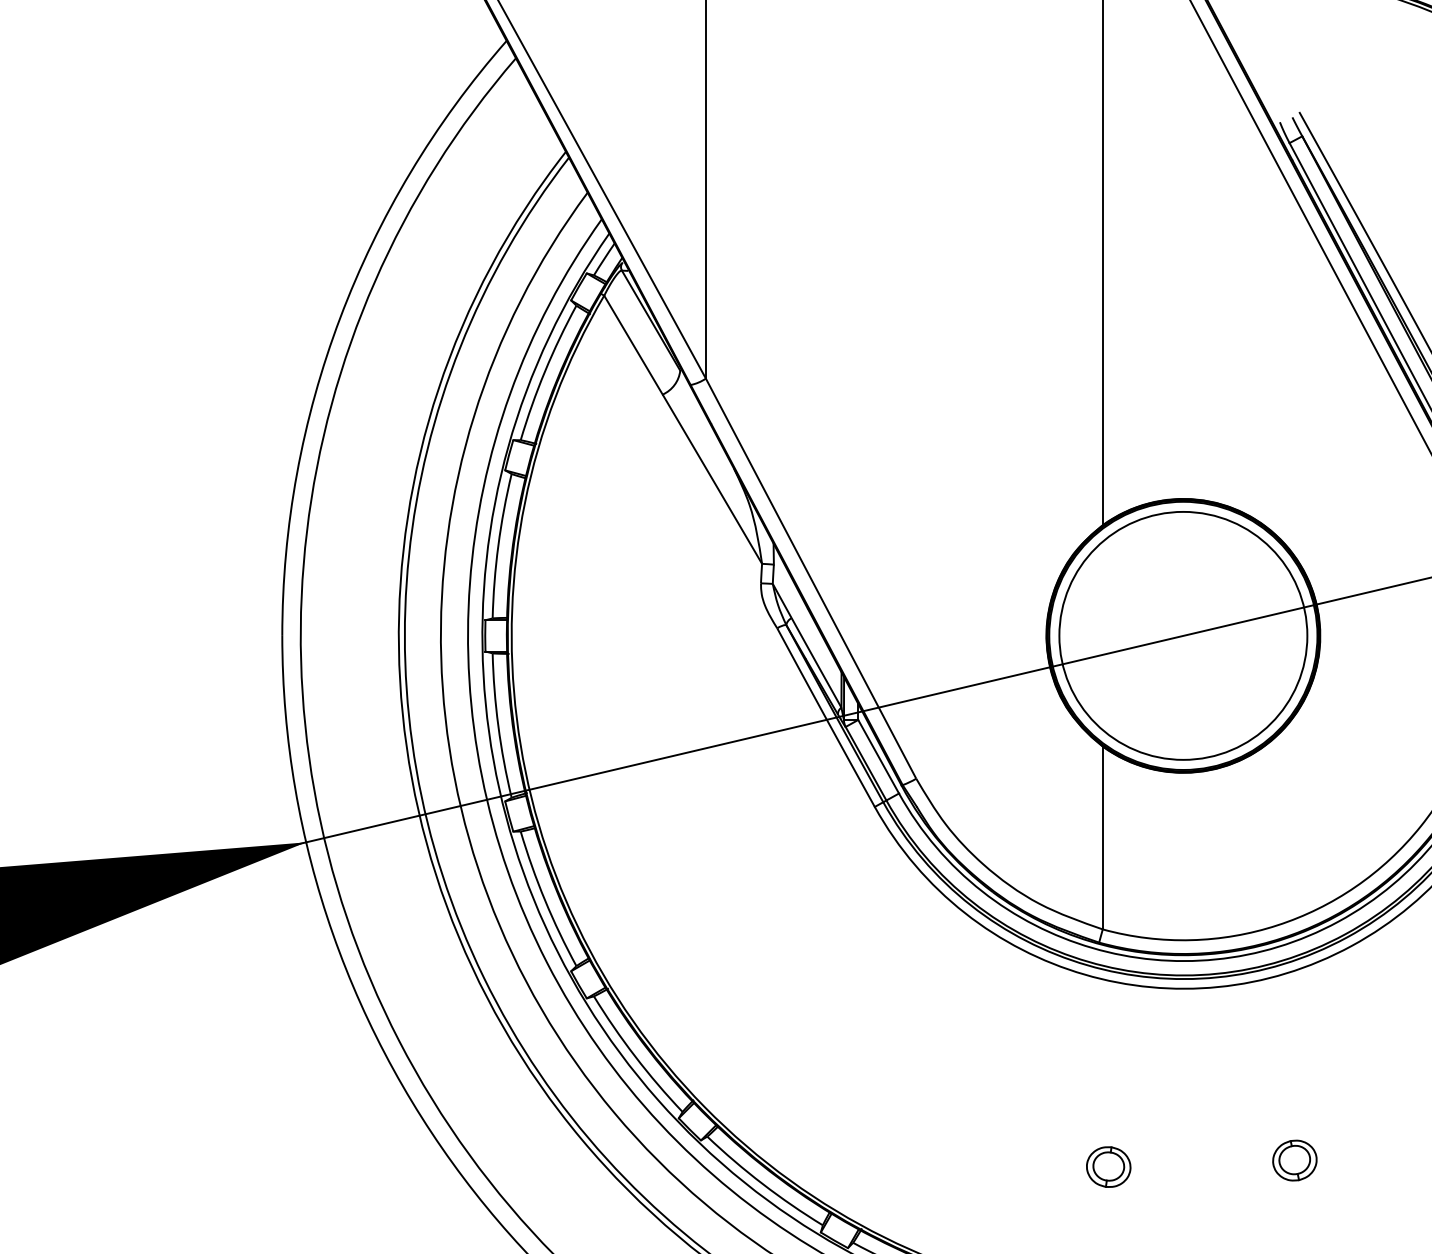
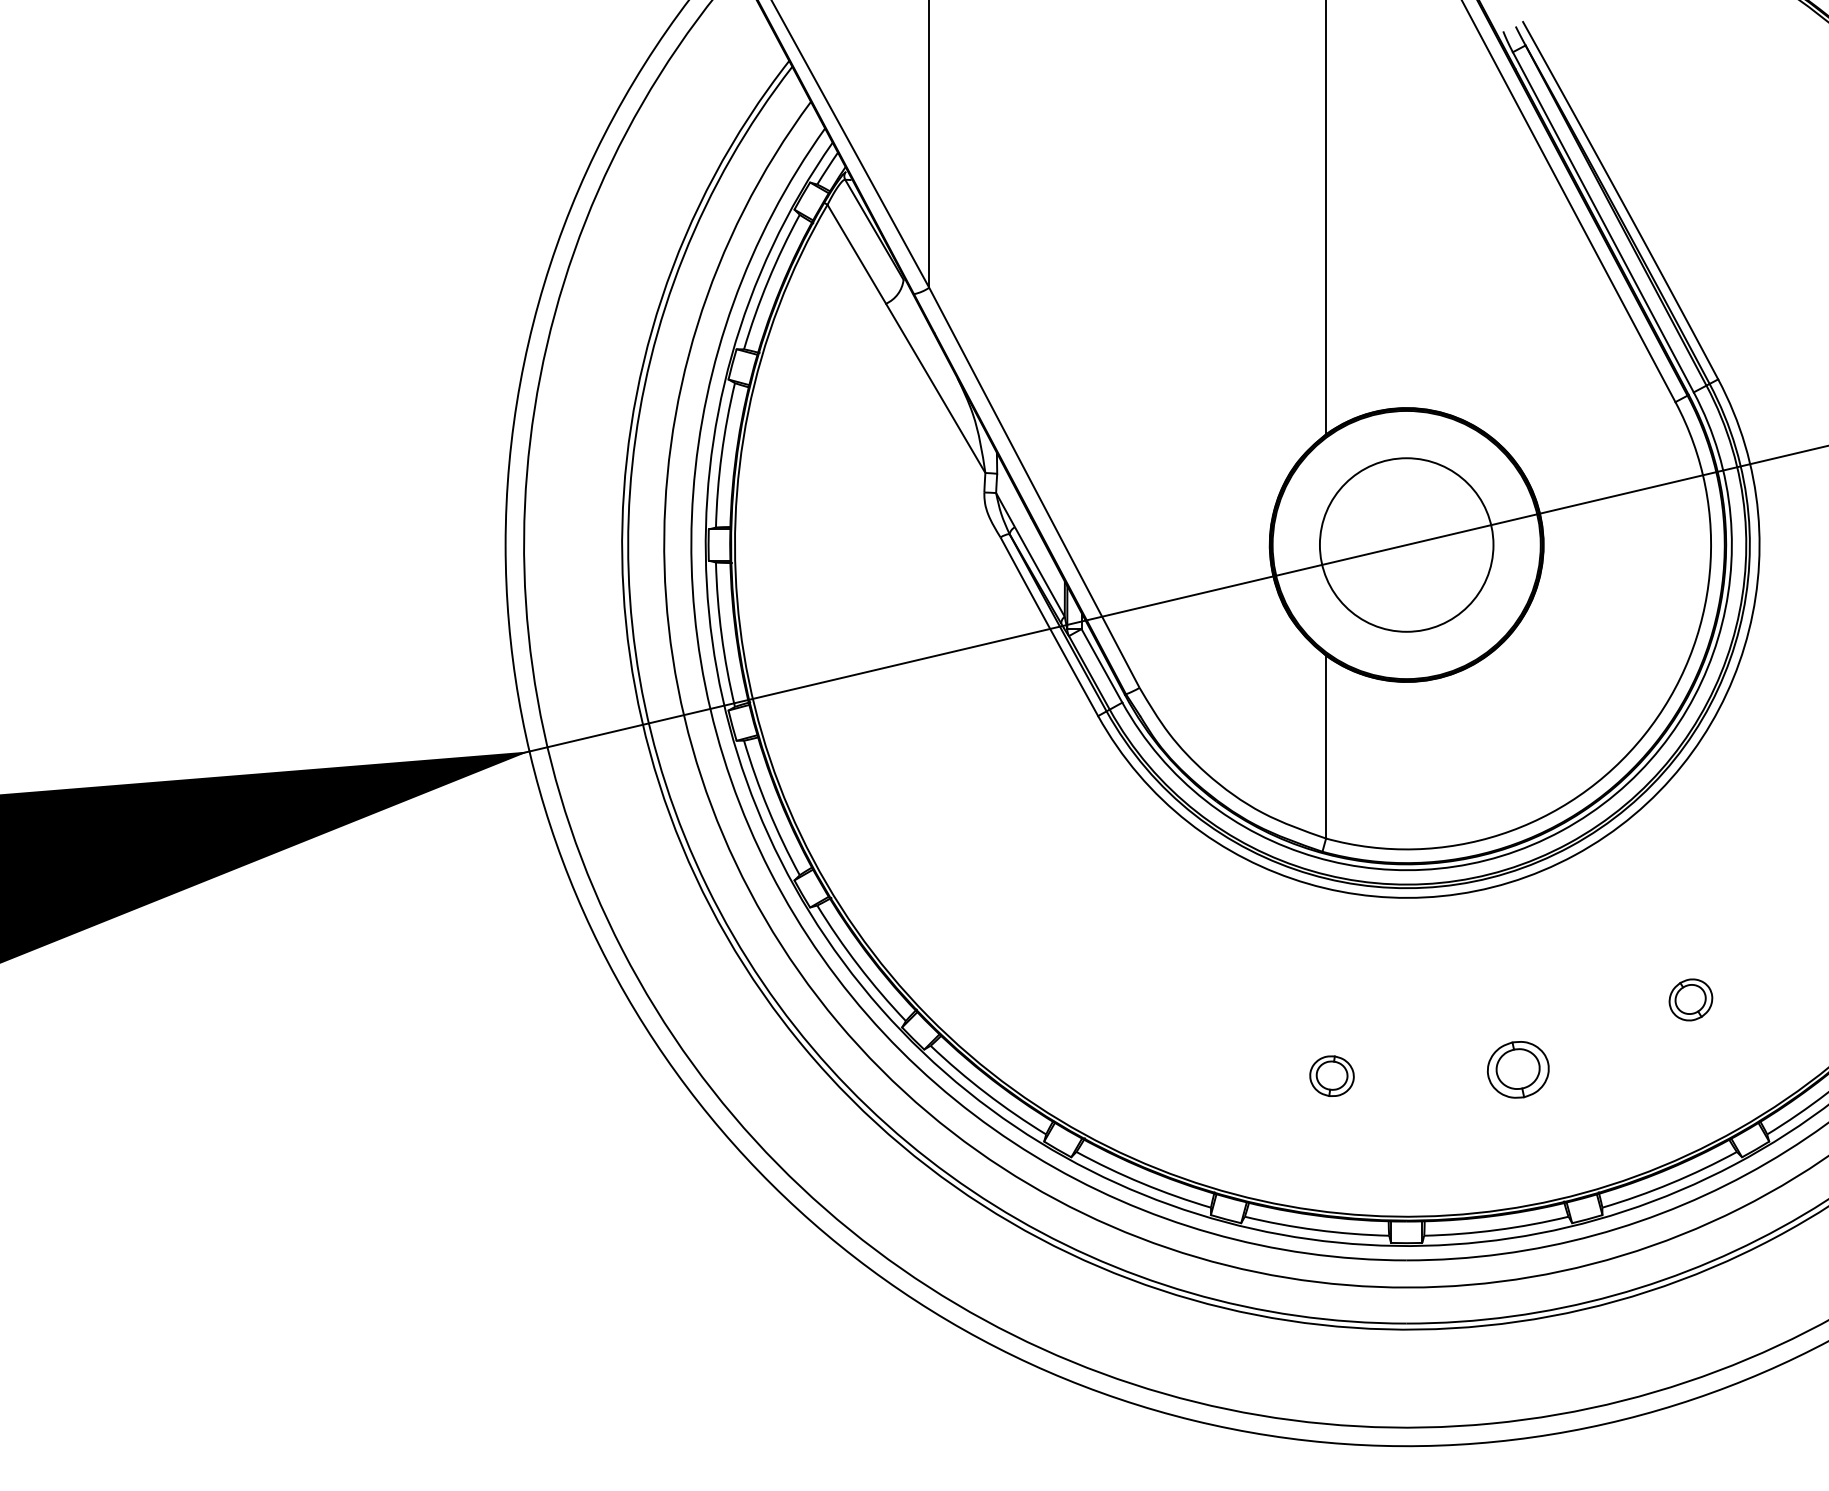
circle: (1183, 636) -> (1406, 545), size x0.7
part: (1294, 1160) -> (1517, 1069), size x1.4

